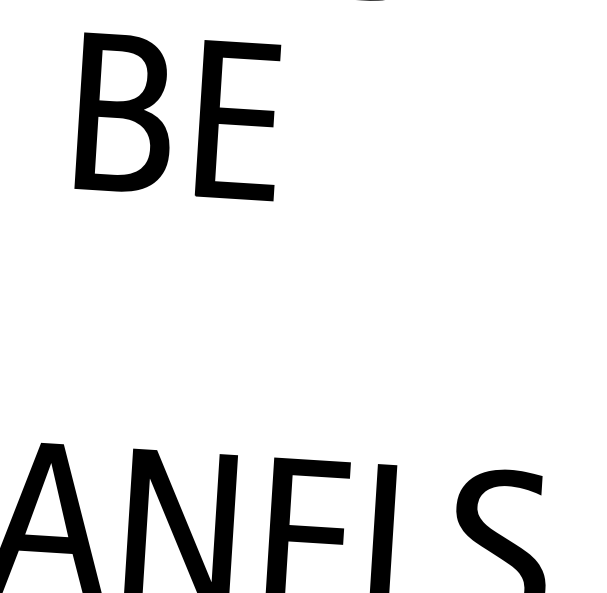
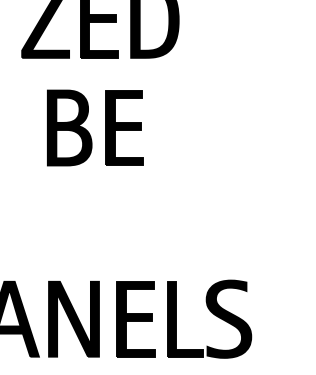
part: (165, 125) -> (89, 132), moved

